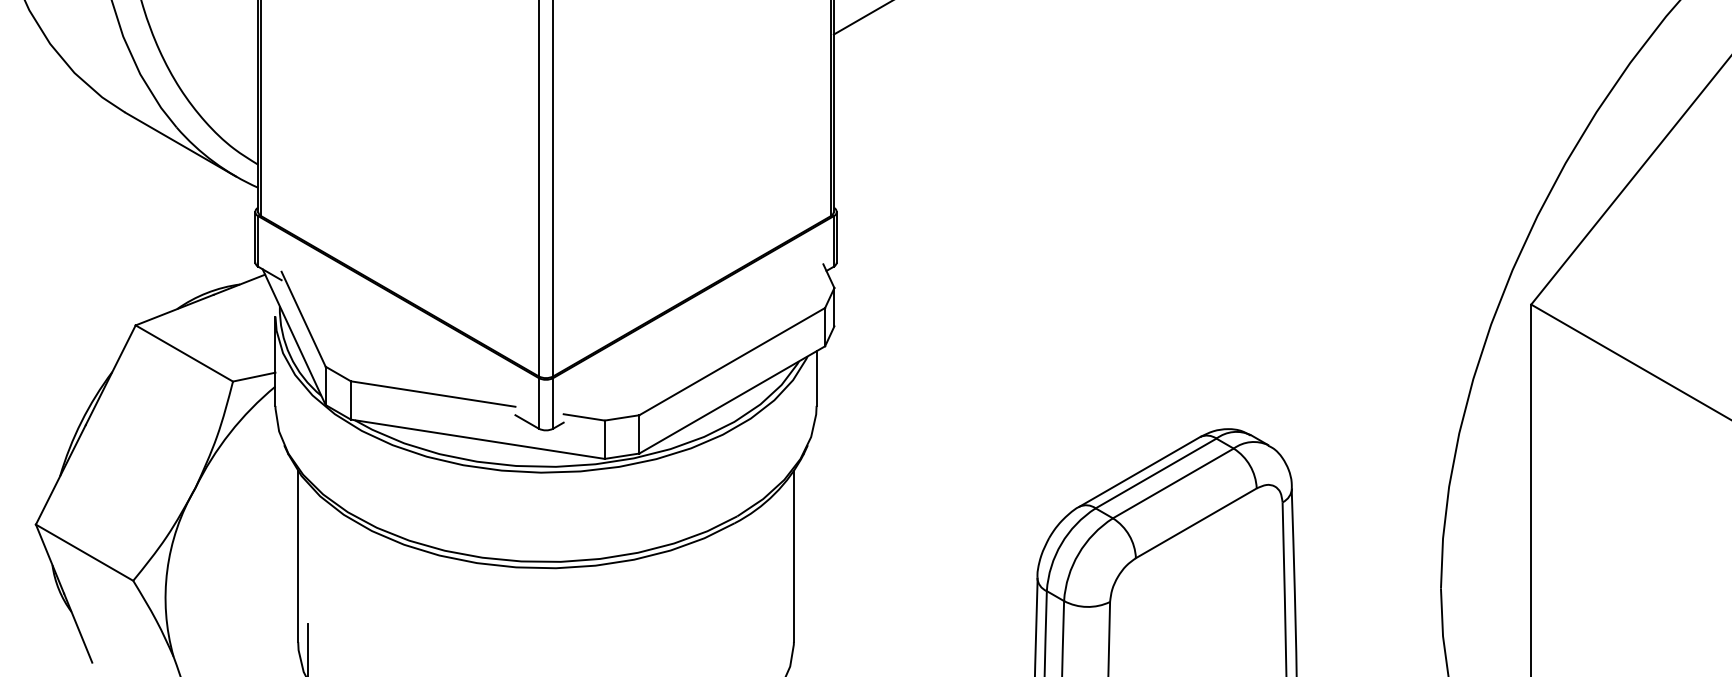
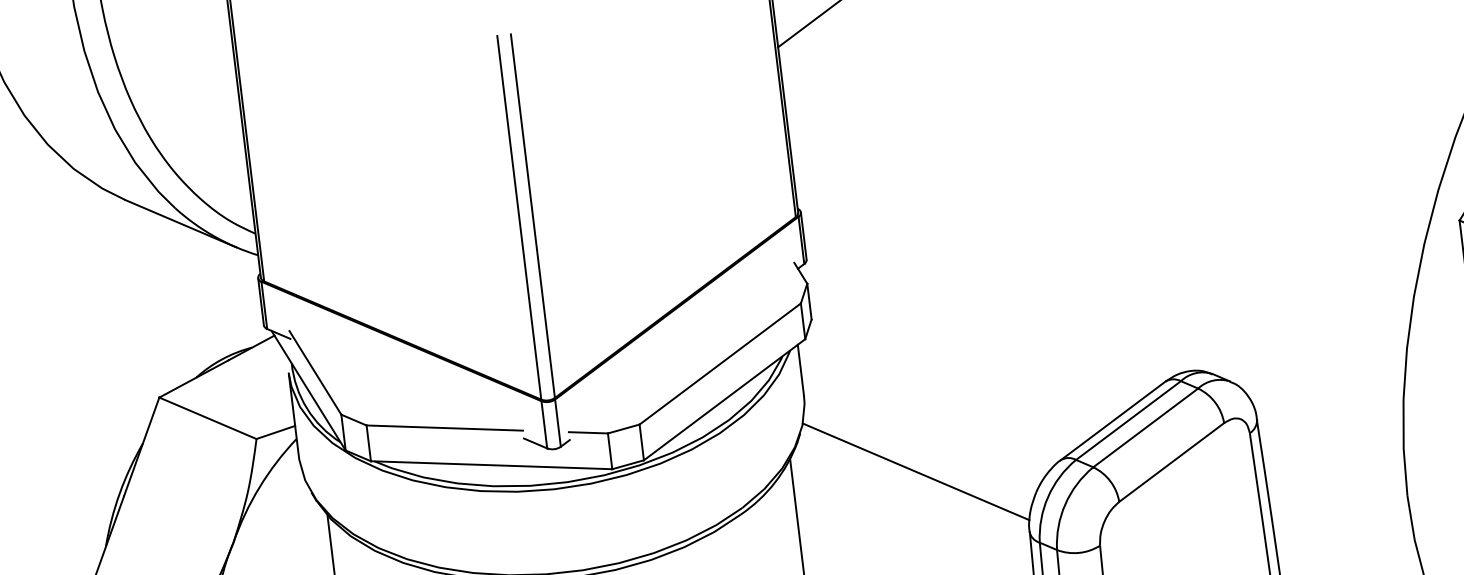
line: (924, 500) -> (915, 471), added

